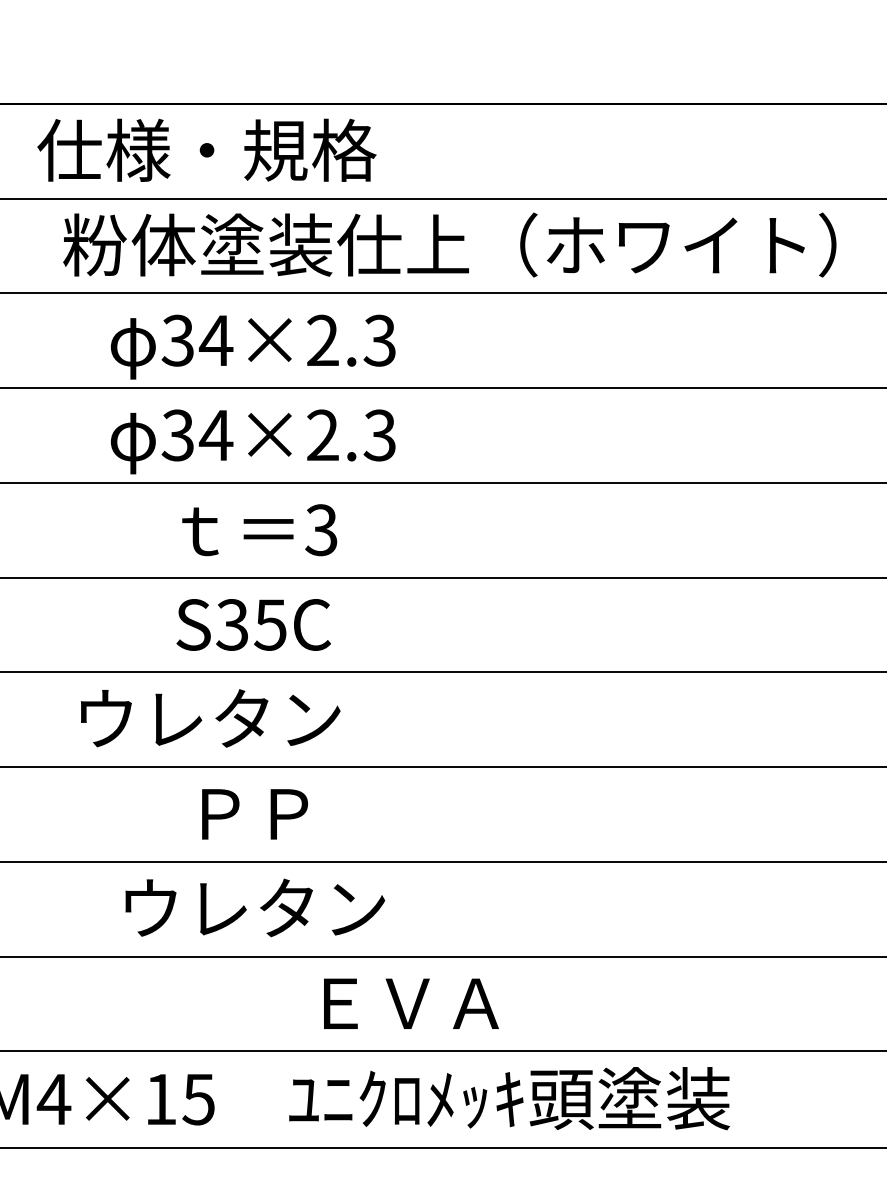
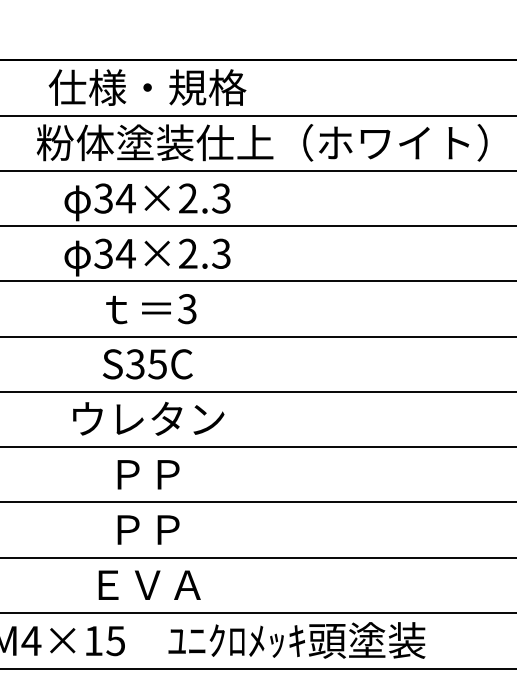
text: (206, 150) -> (147, 87), moved
text: (210, 717) -> (148, 418), moved
text: (254, 908) -> (148, 529), ウレタン -> ＰＰ
text: (410, 1002) -> (149, 584), moved

